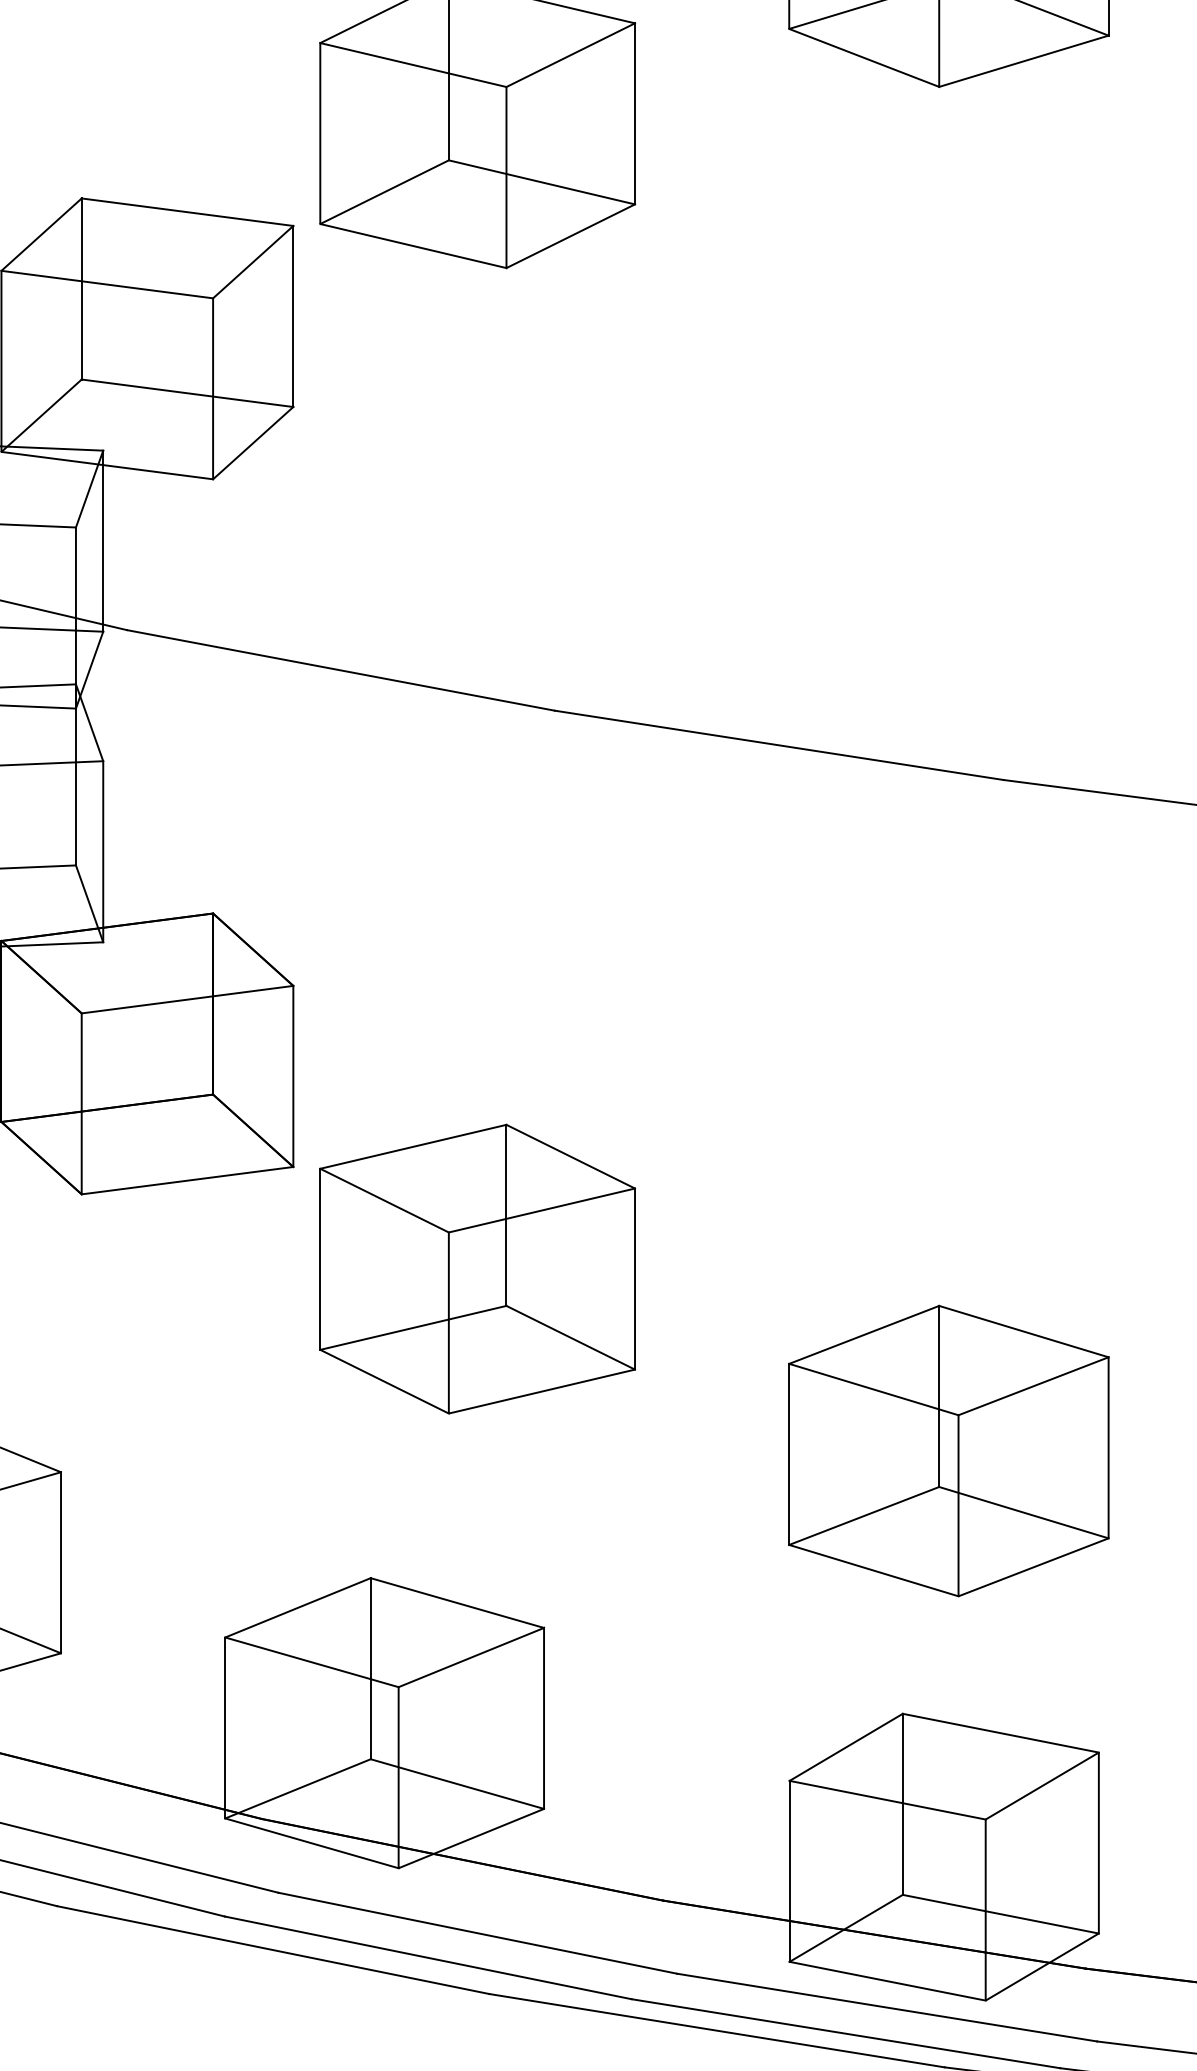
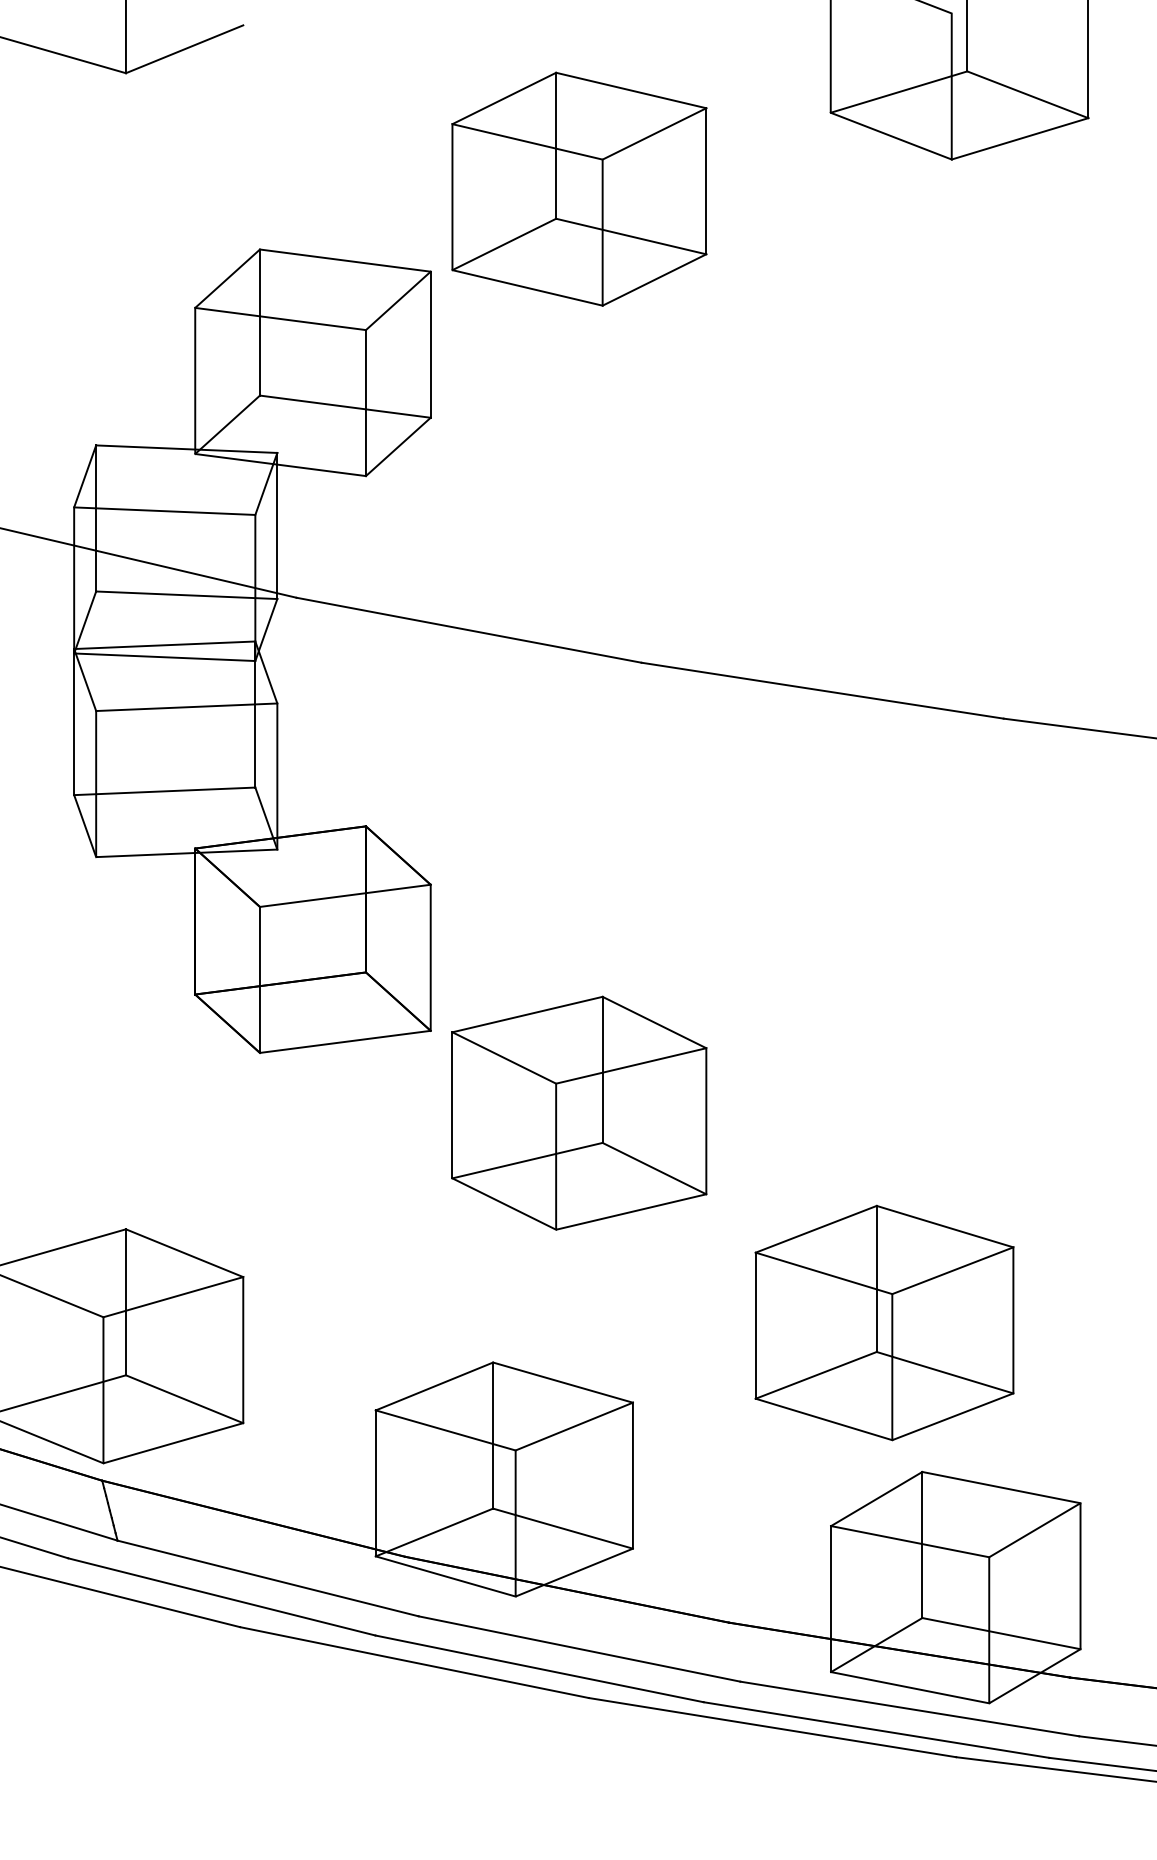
part: (948, 1450) -> (884, 1322), moved

